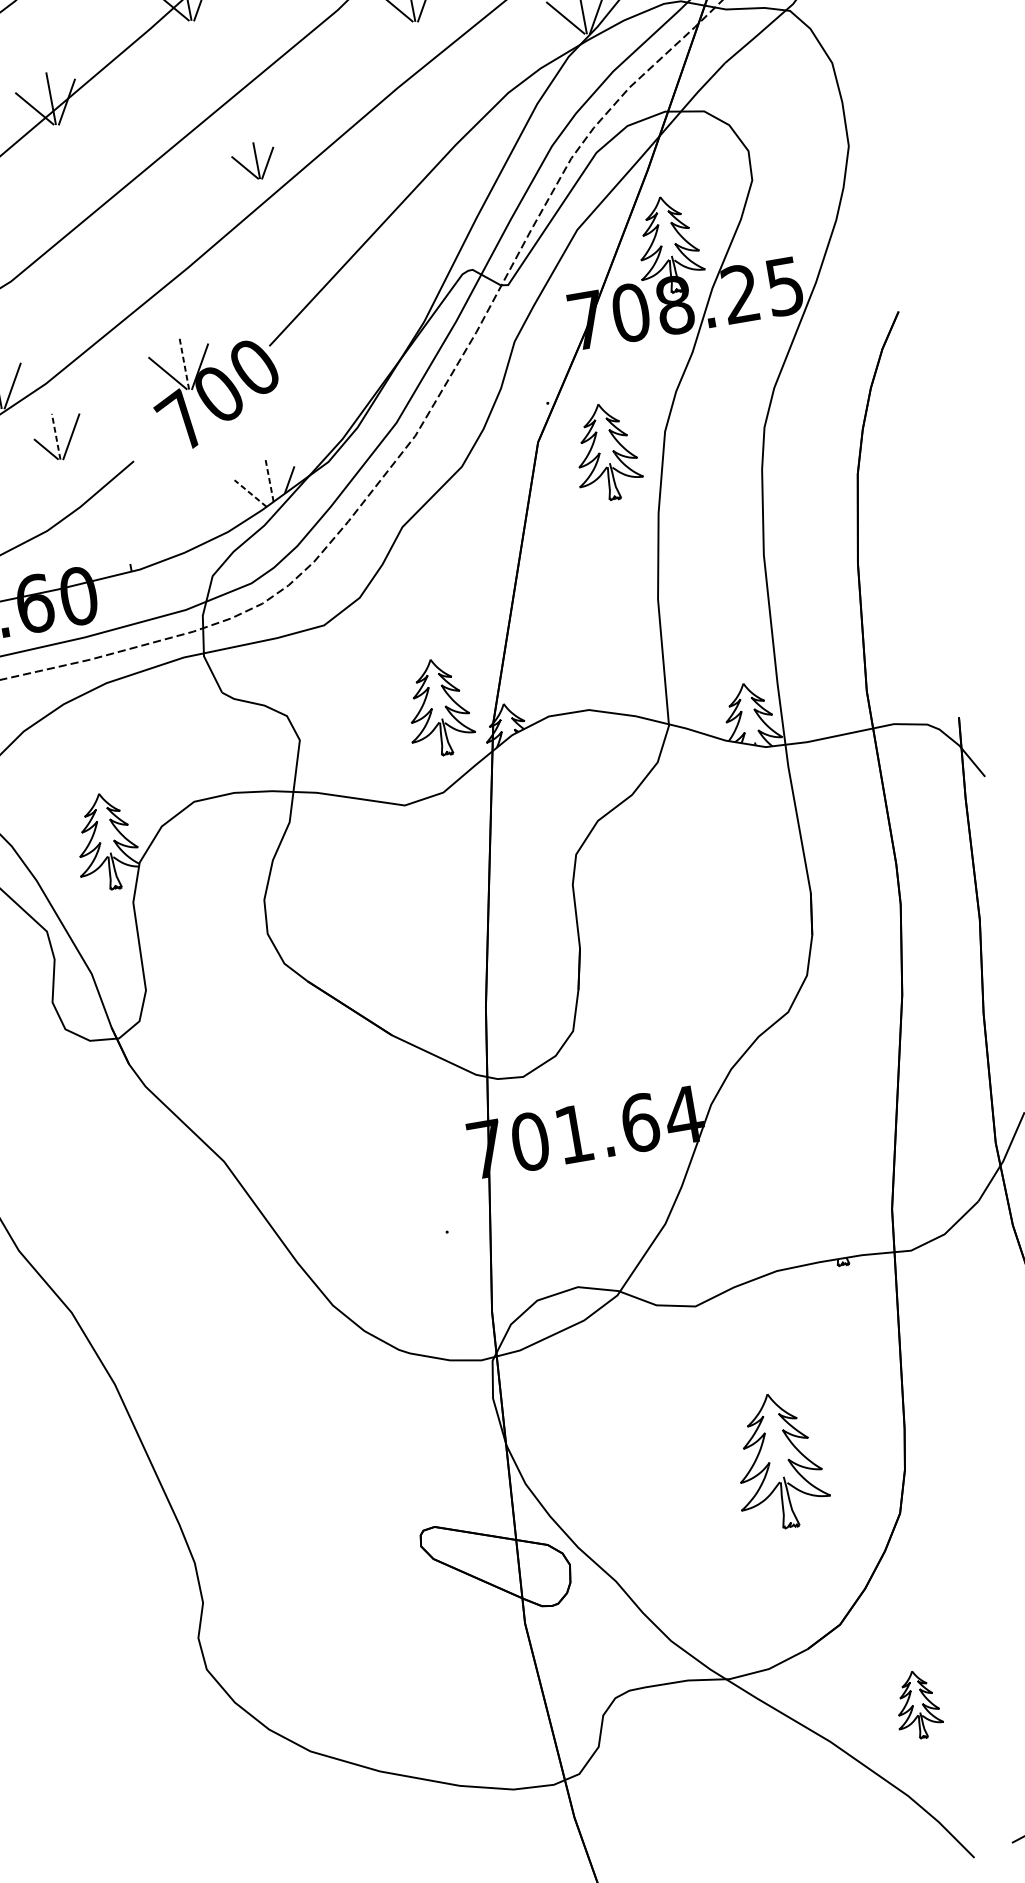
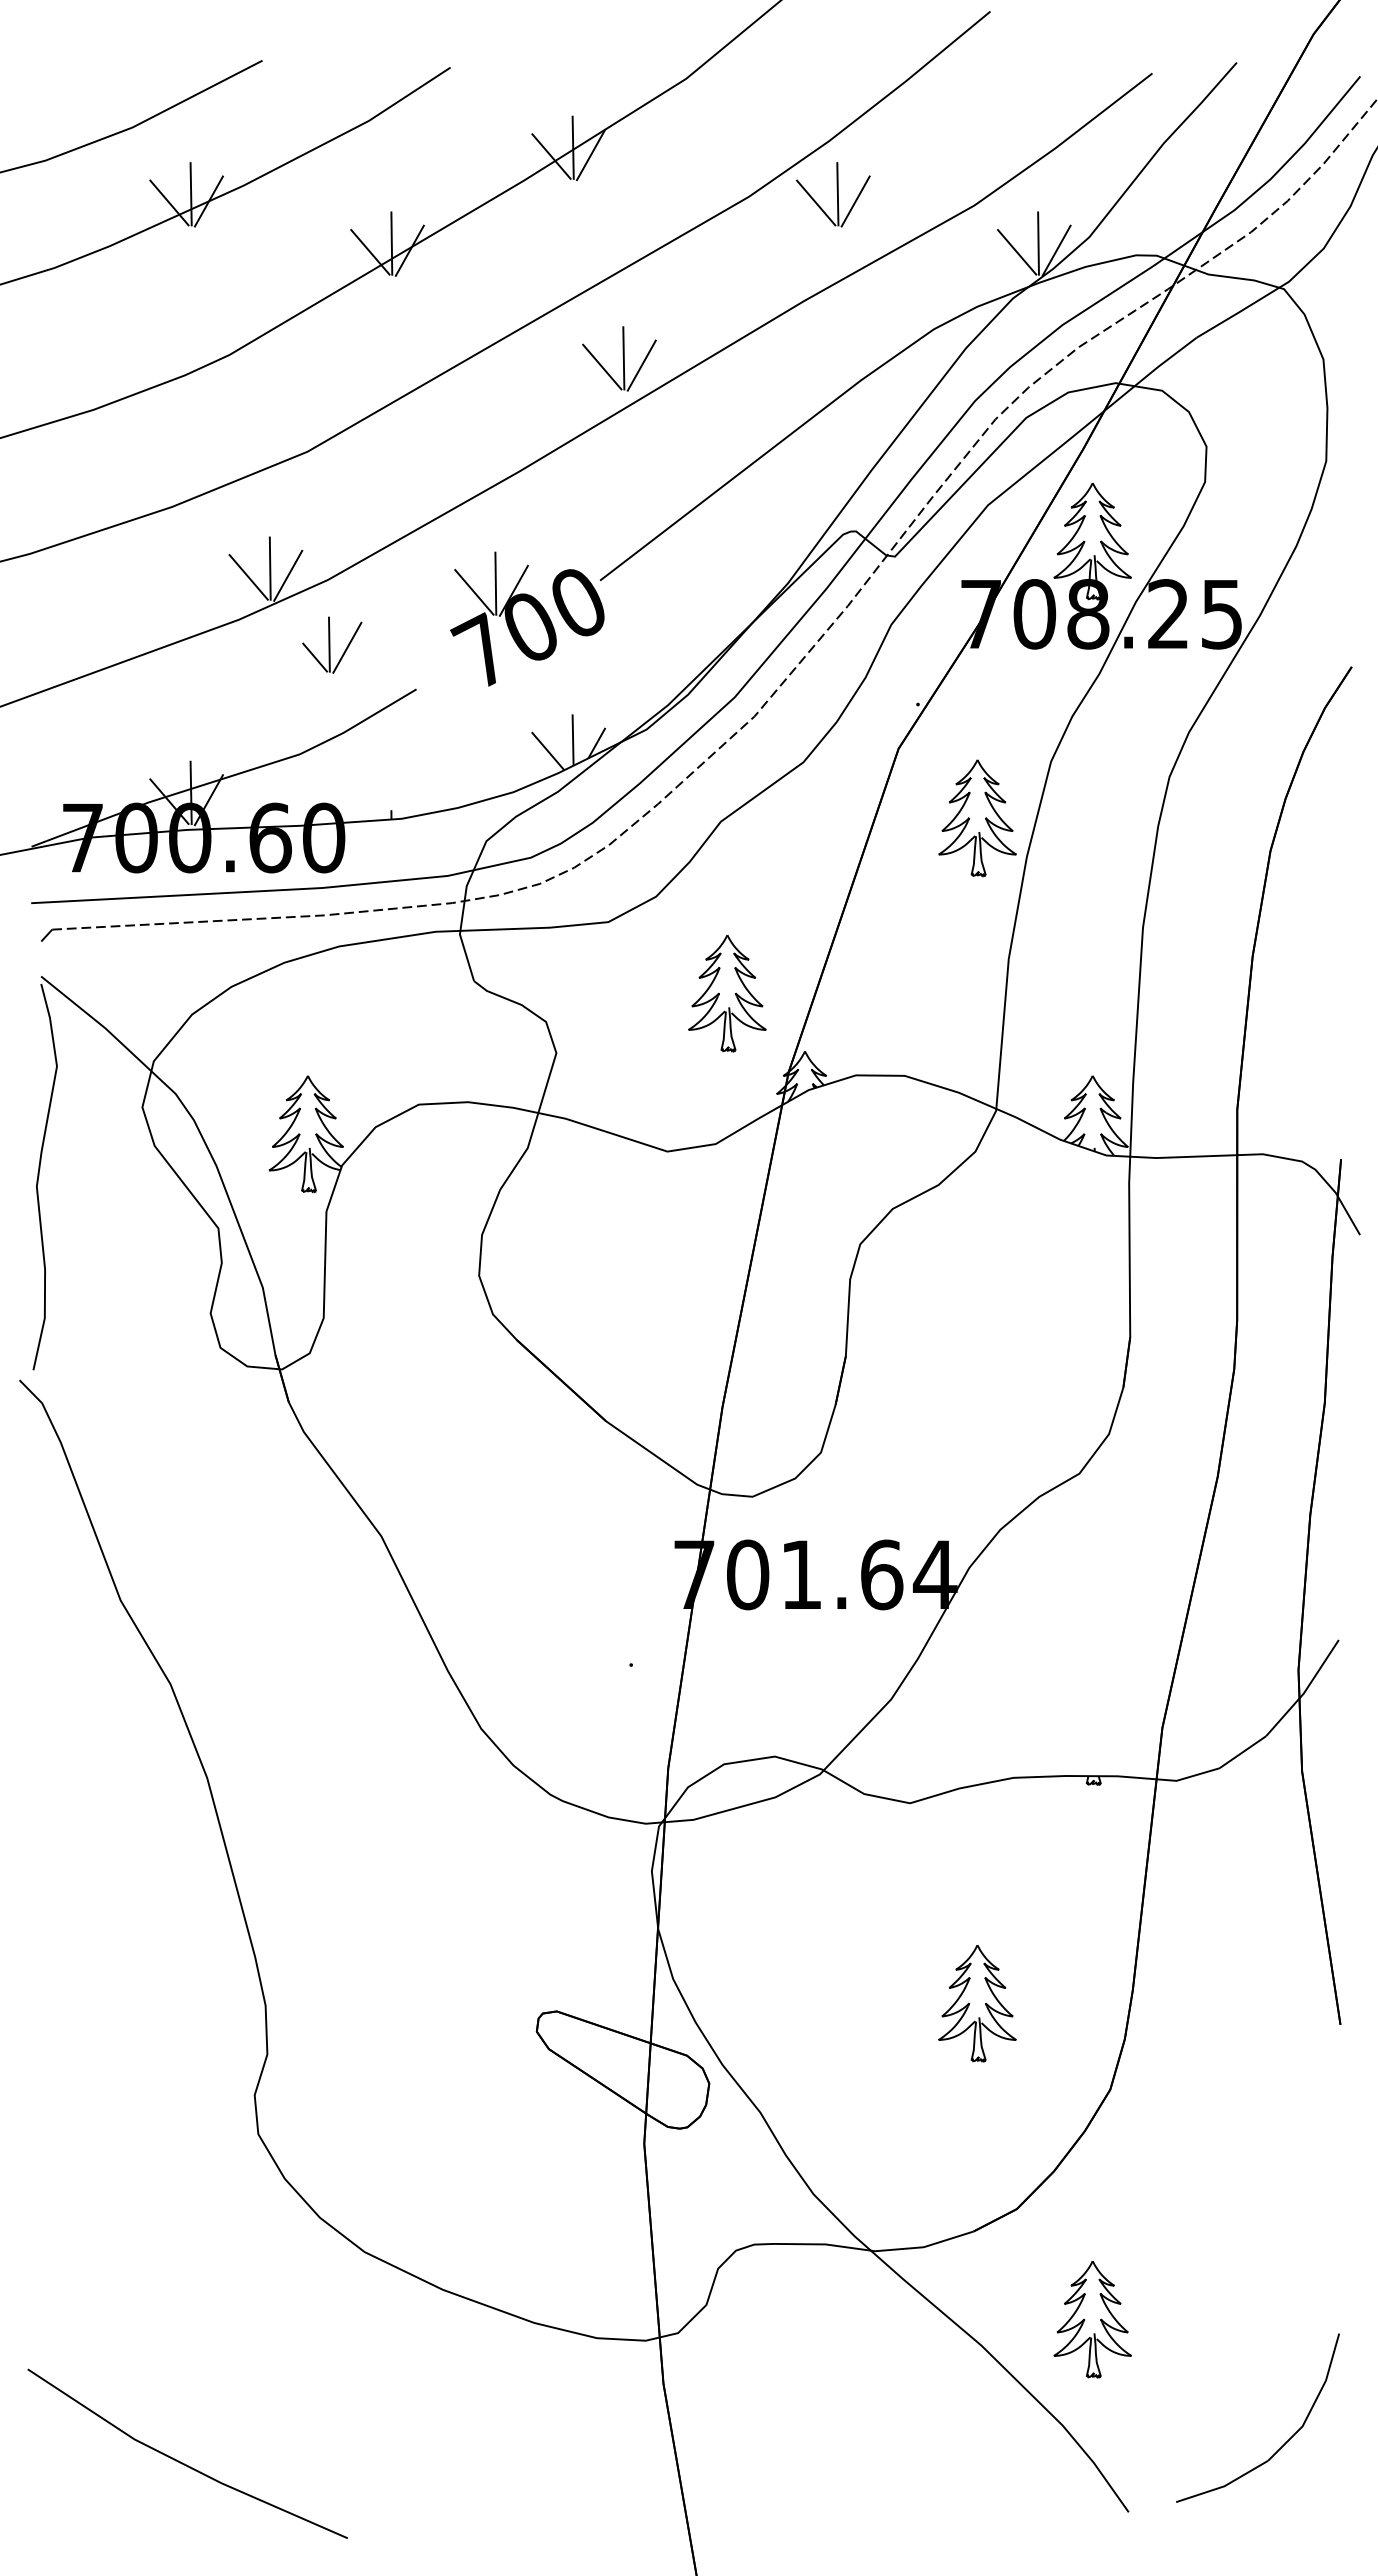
part: (254, 161) -> (619, 358), size x1.43
line: (183, 363) -> (495, 583), dashed -> solid
line: (56, 436) -> (329, 644), dashed -> solid
part: (606, 452) -> (977, 818), moved
line: (270, 481) -> (573, 740), dashed -> solid
line: (250, 493) -> (547, 750), dashed -> solid
part: (438, 707) -> (727, 993), moved
part: (778, 1461) -> (977, 2003), size x0.71
part: (917, 1704) -> (1092, 2319), size x1.43

